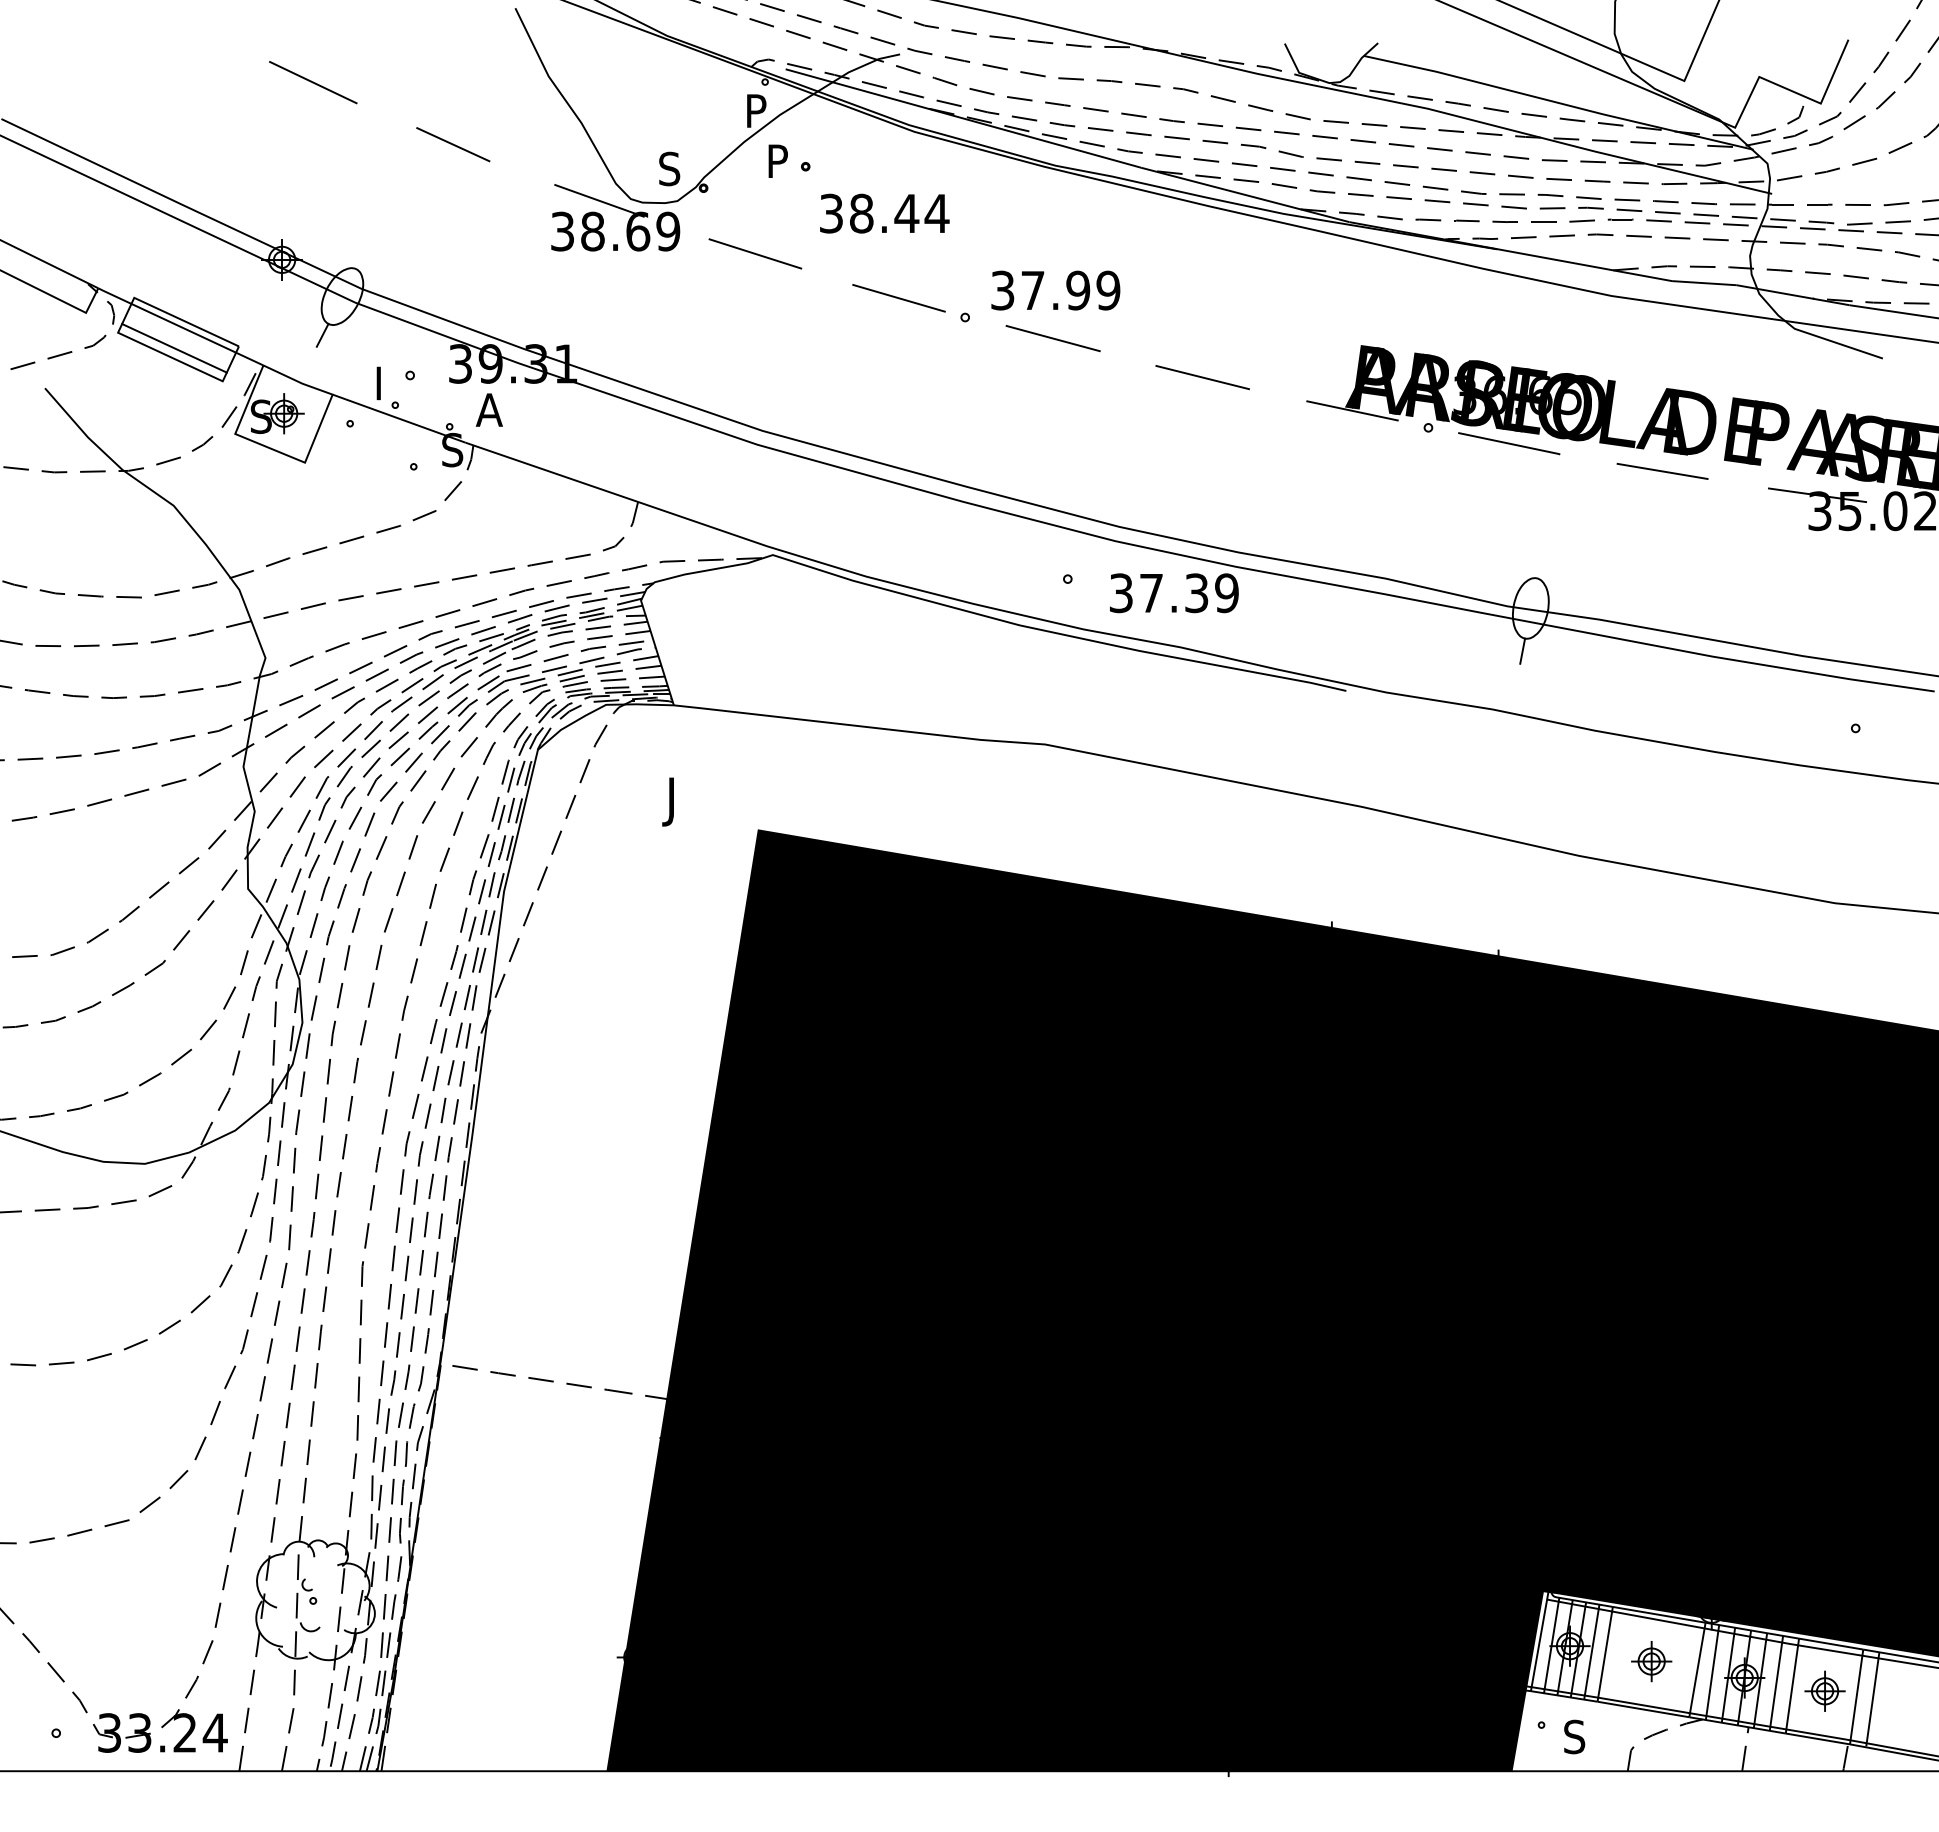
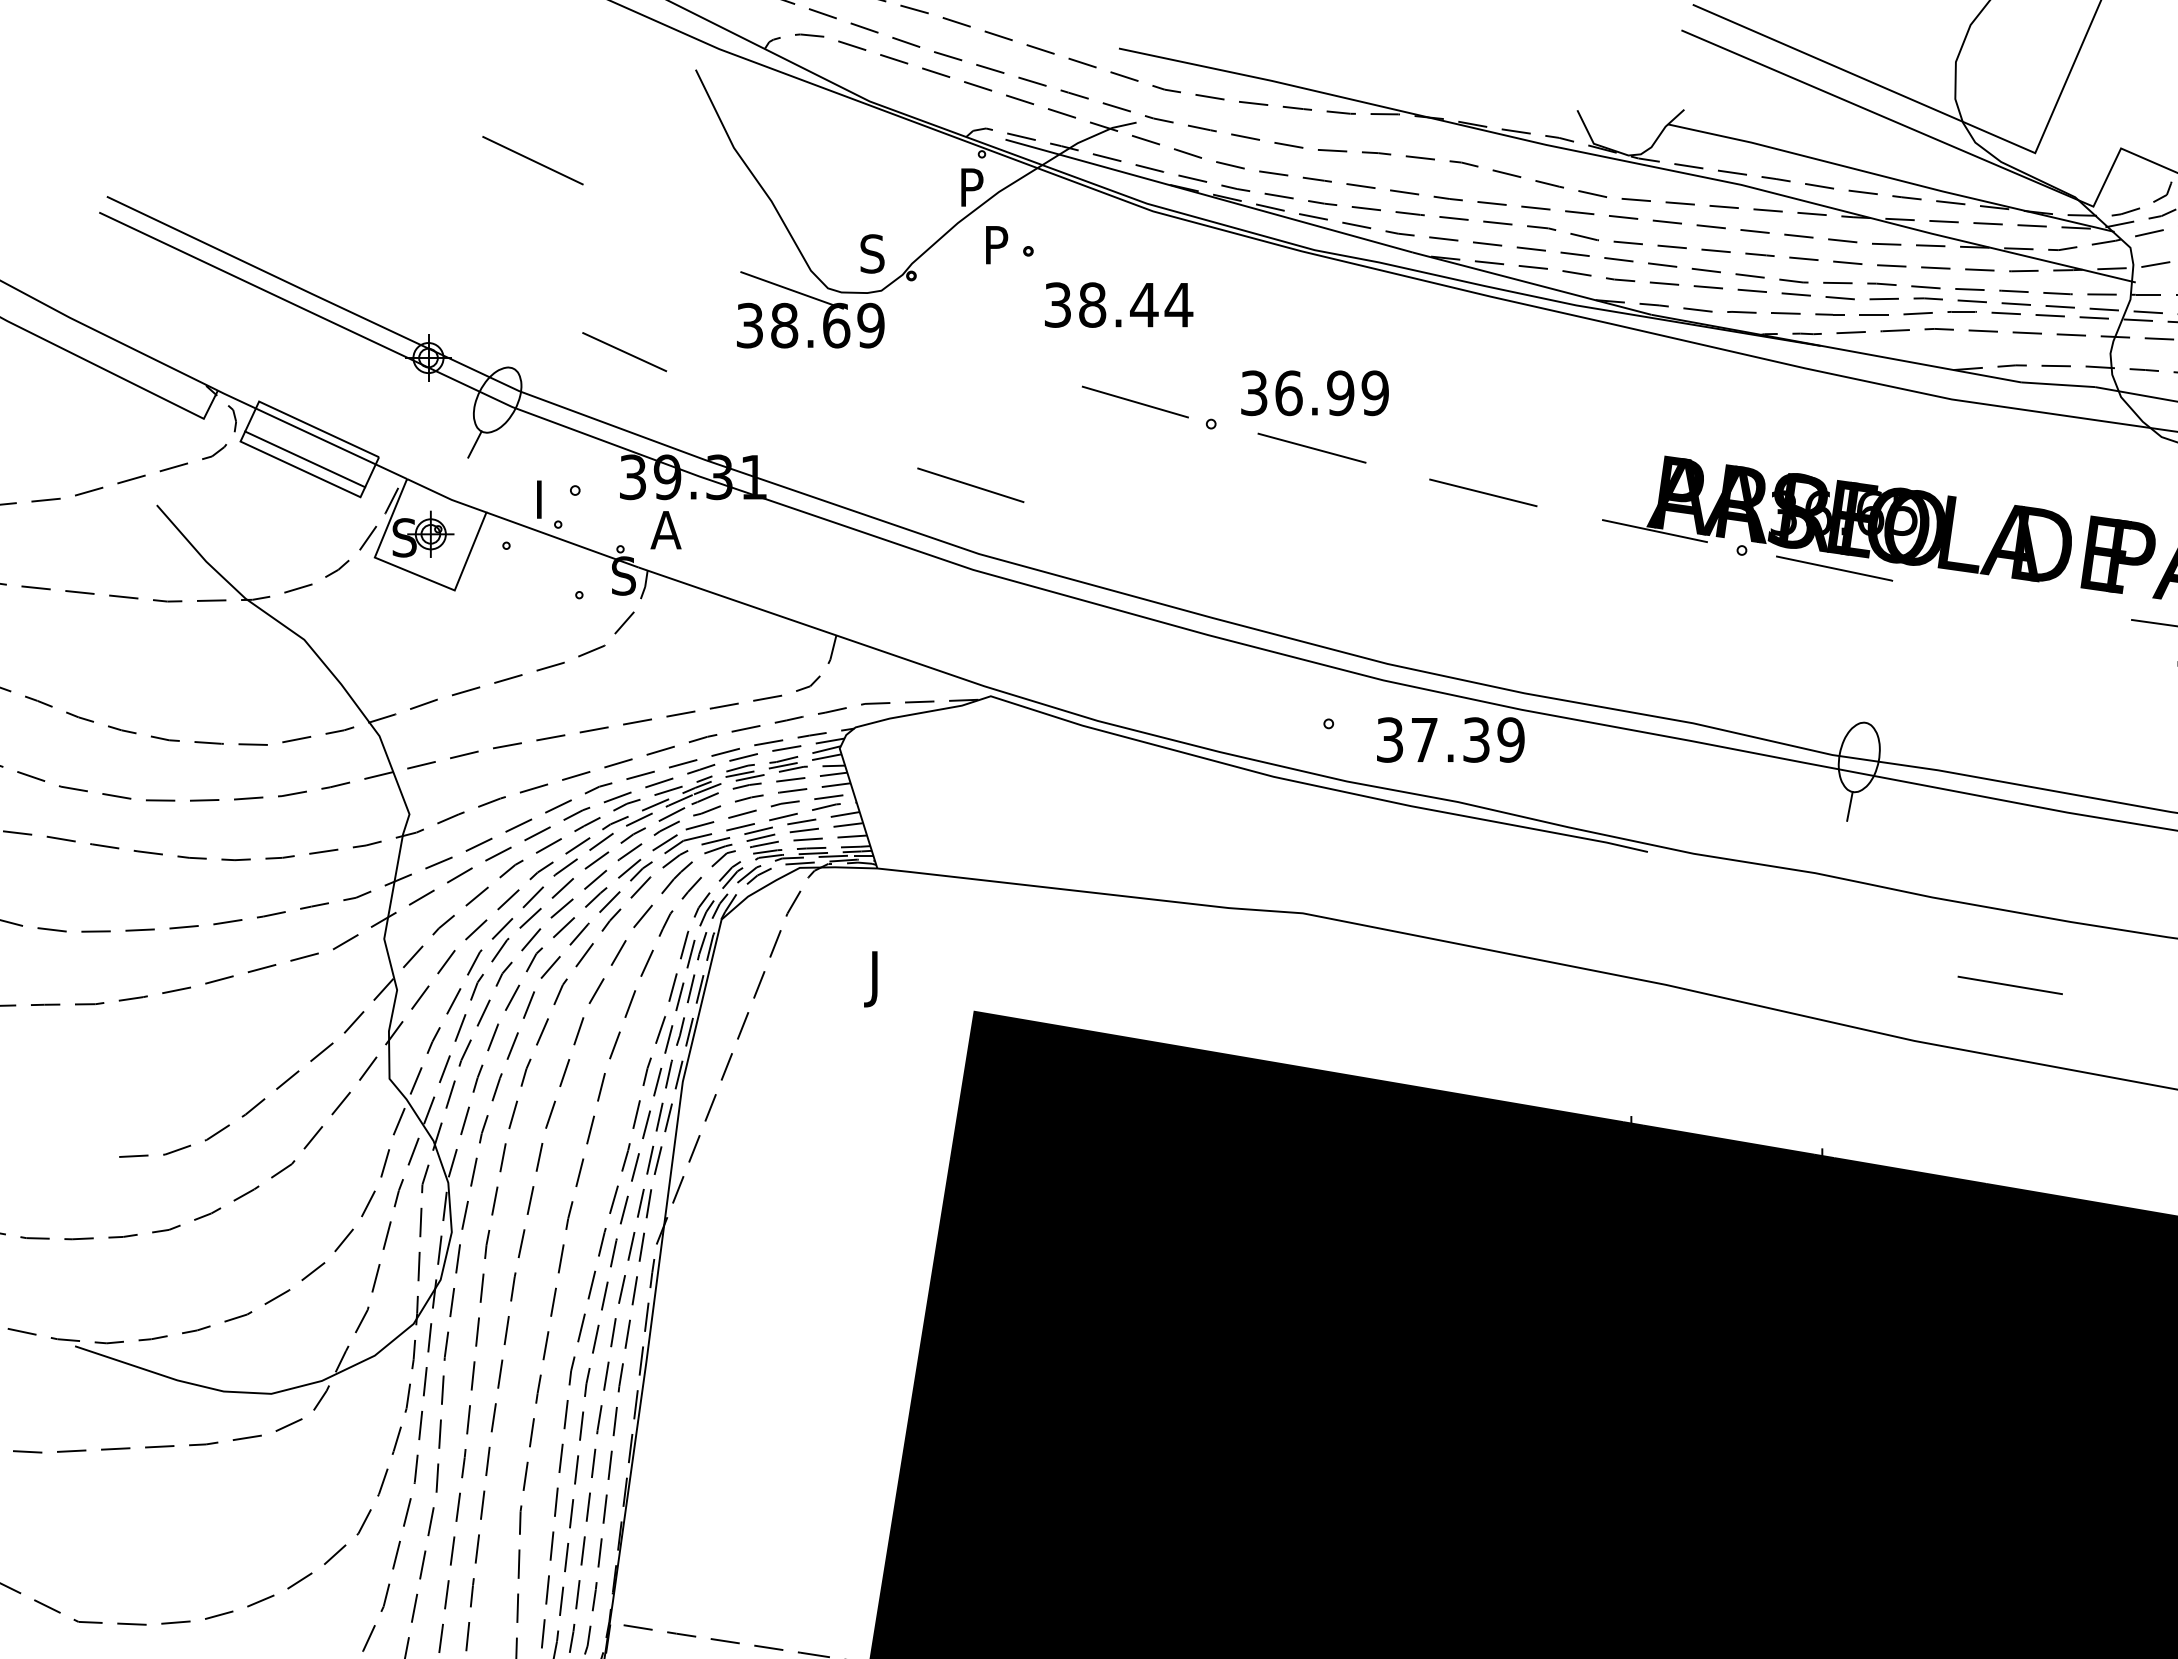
line: (313, 82) -> (533, 160), moved
line: (453, 144) -> (624, 351), moved
line: (755, 253) -> (970, 484), moved
text: (1033, 290) -> (1289, 393), 37.99 -> 36.99
line: (1662, 471) -> (2010, 985), moved

